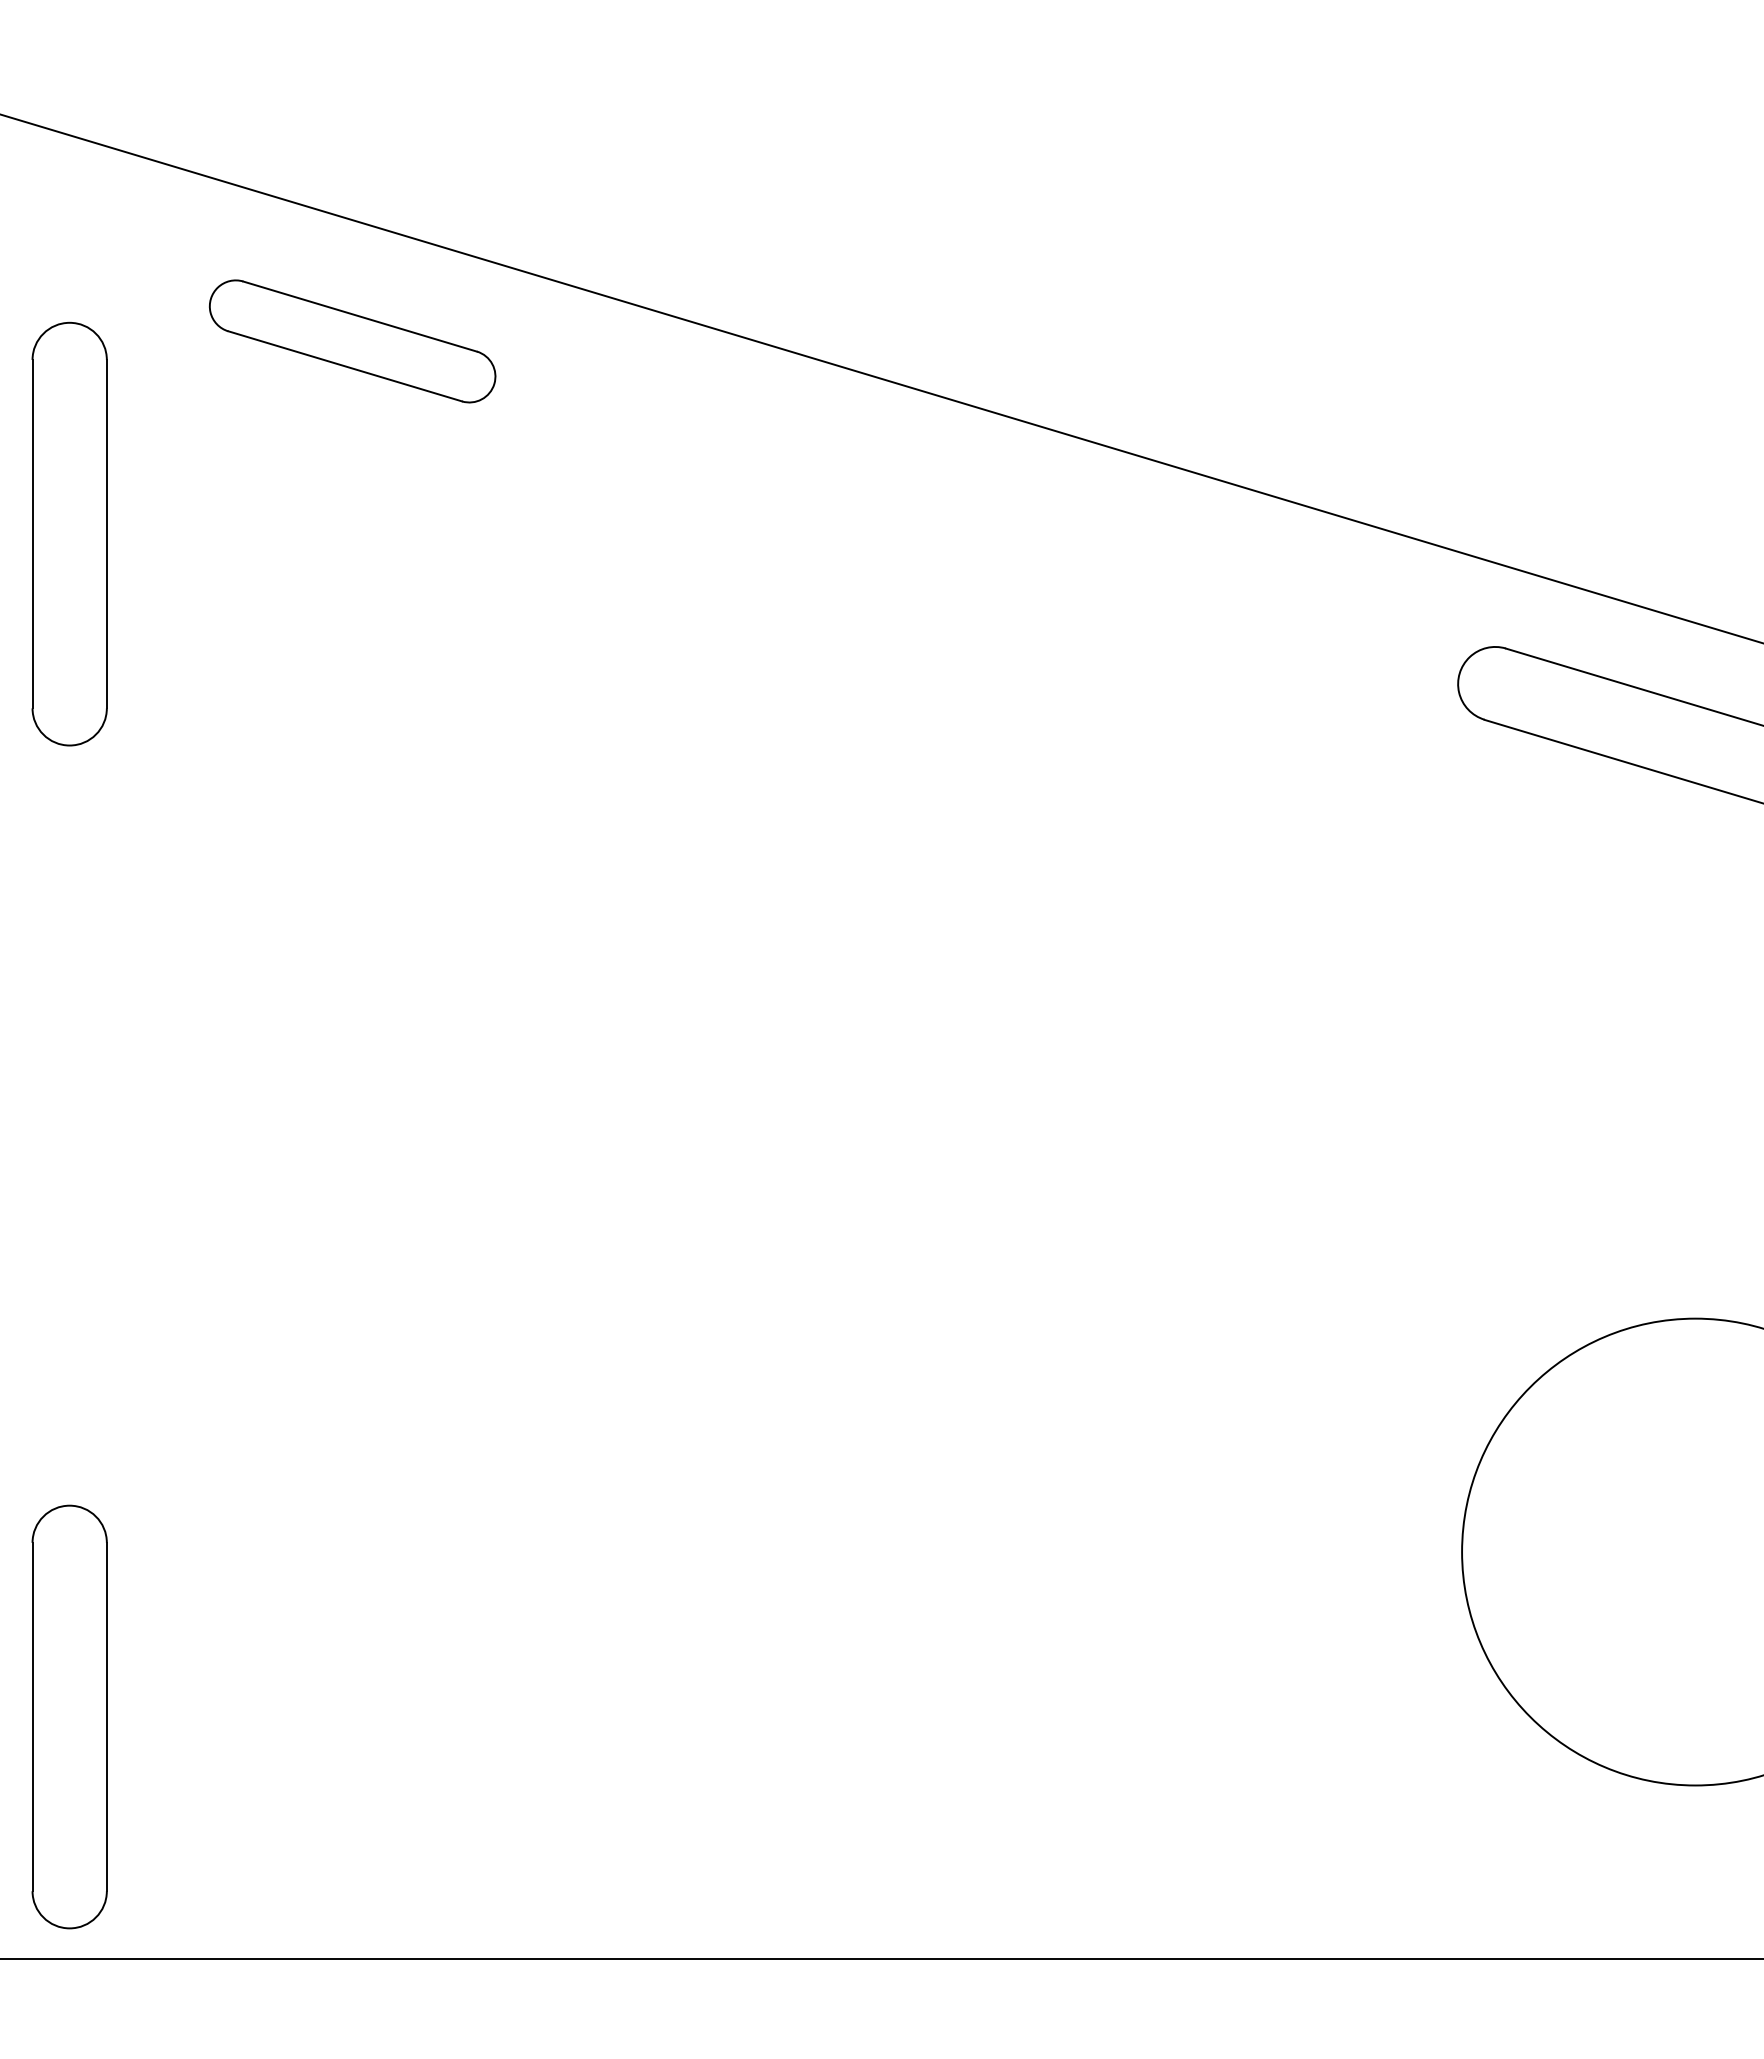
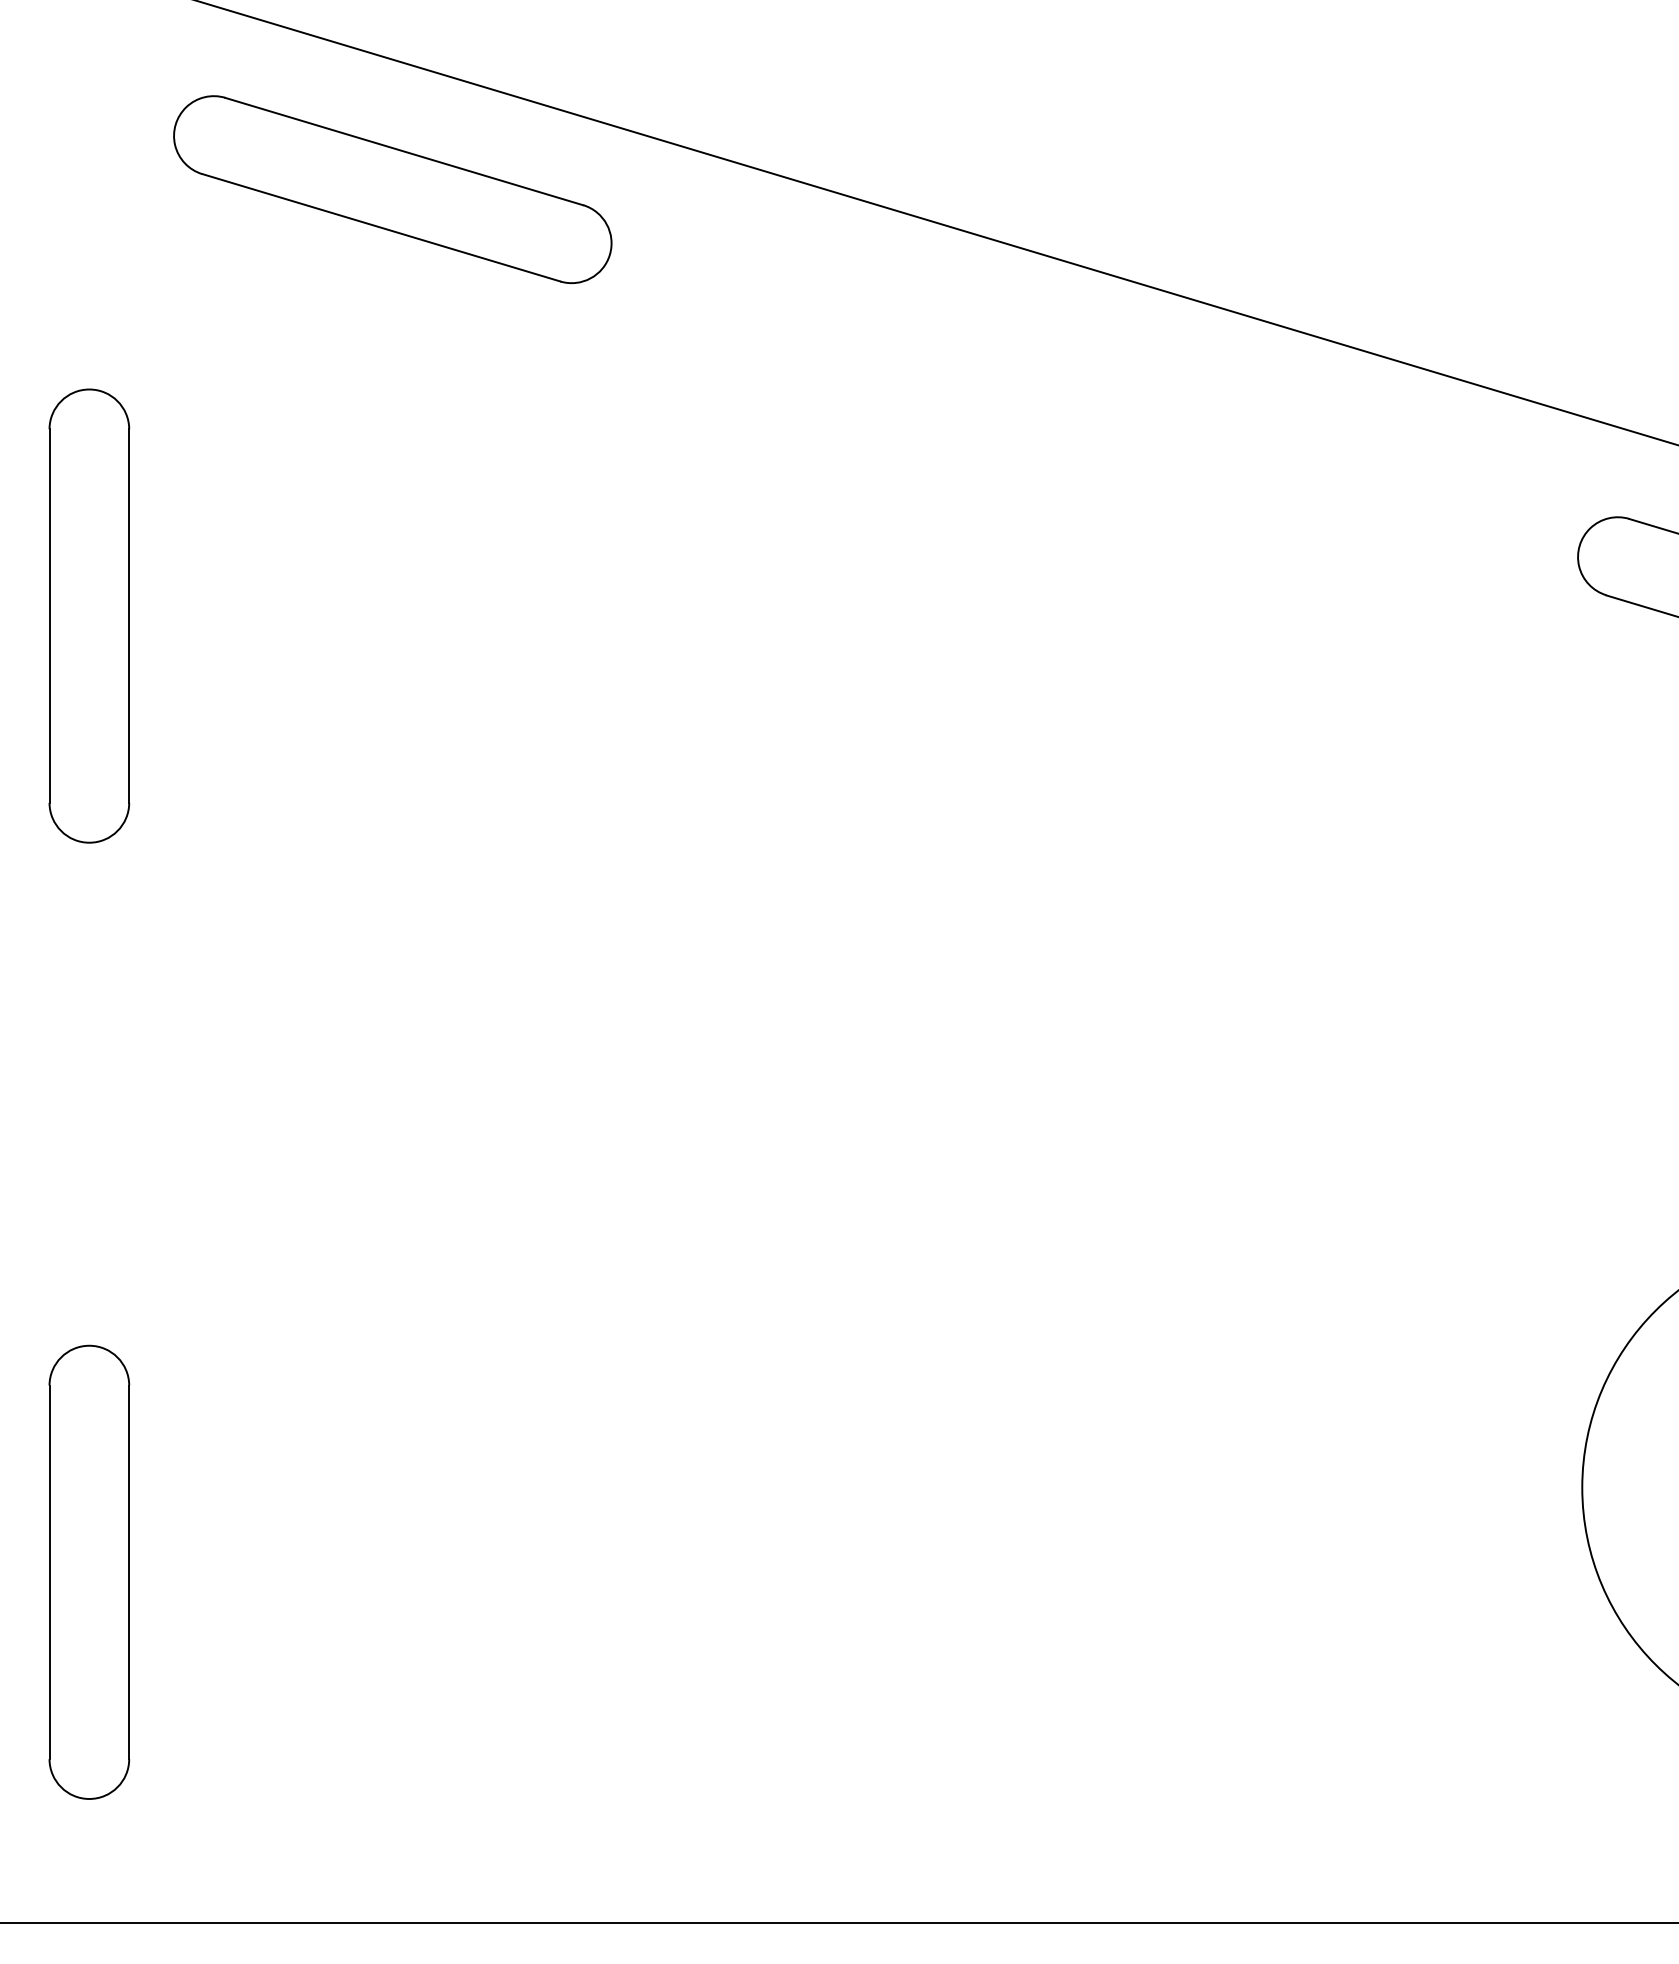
part: (352, 341) -> (392, 189), size x1.43
part: (69, 533) -> (89, 615), moved
part: (69, 1716) -> (89, 1571), moved

